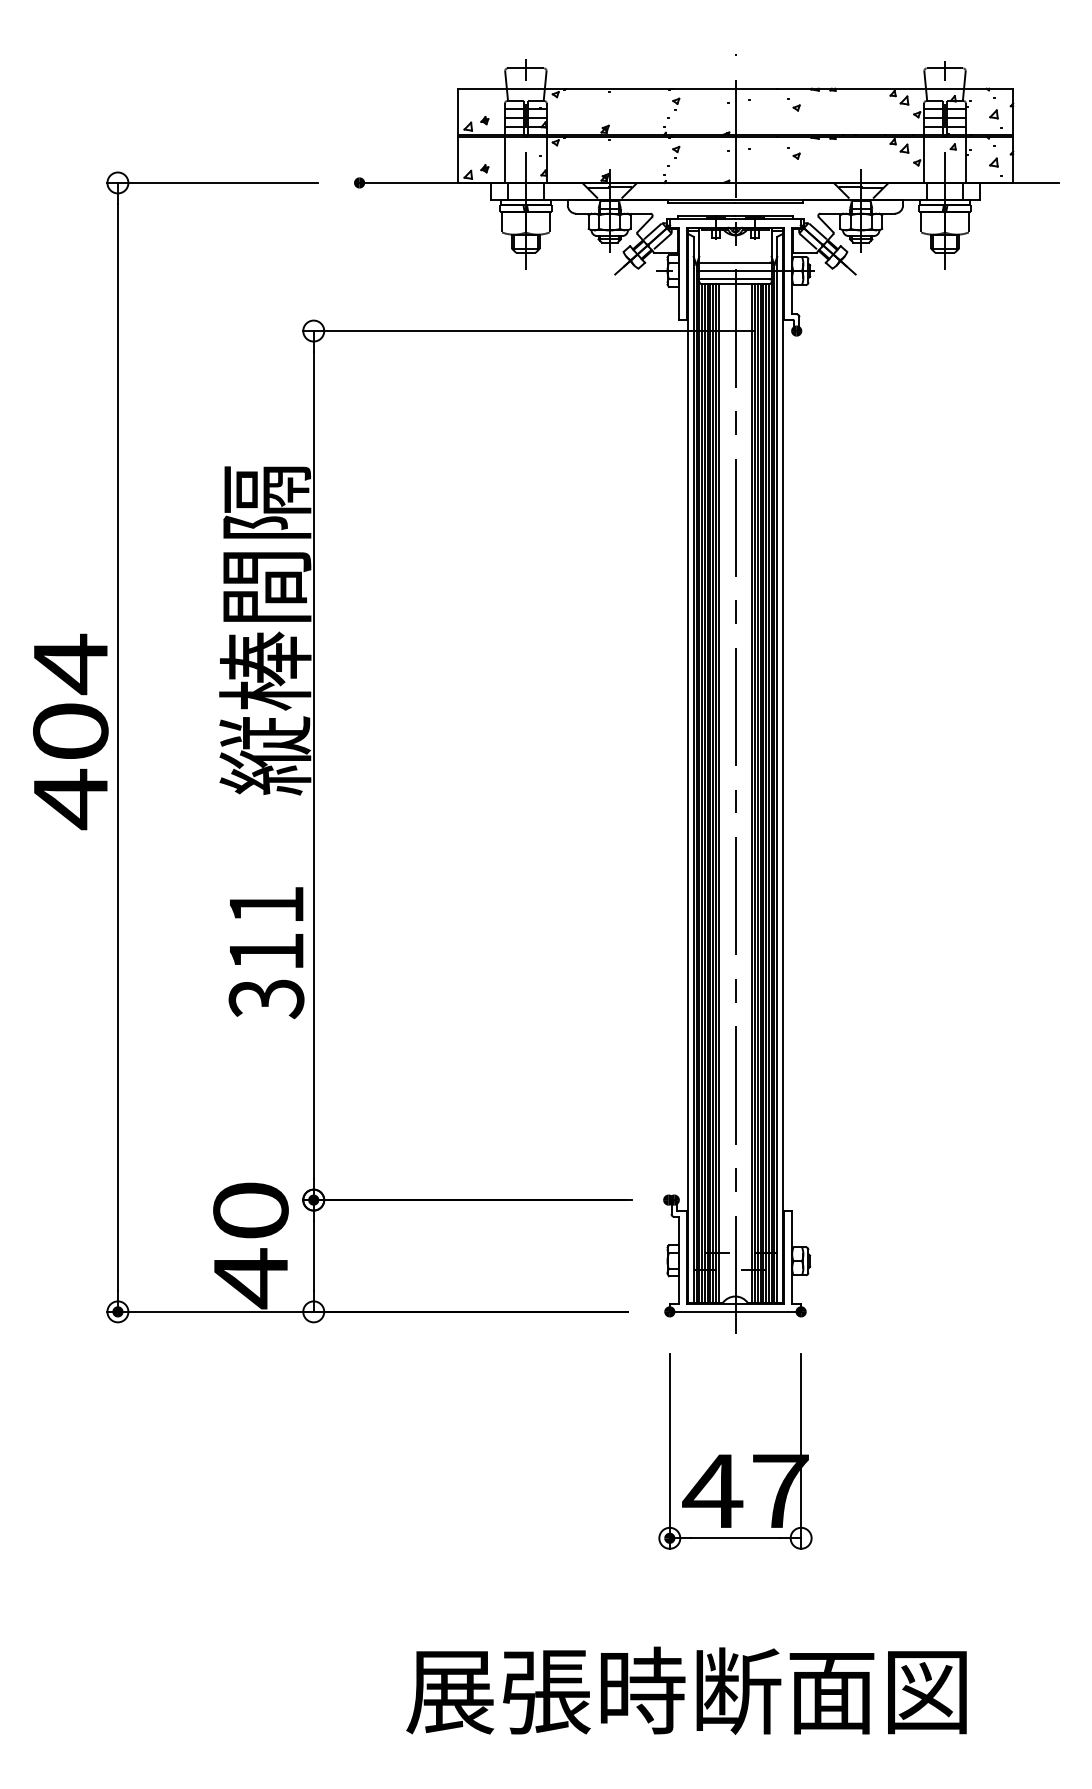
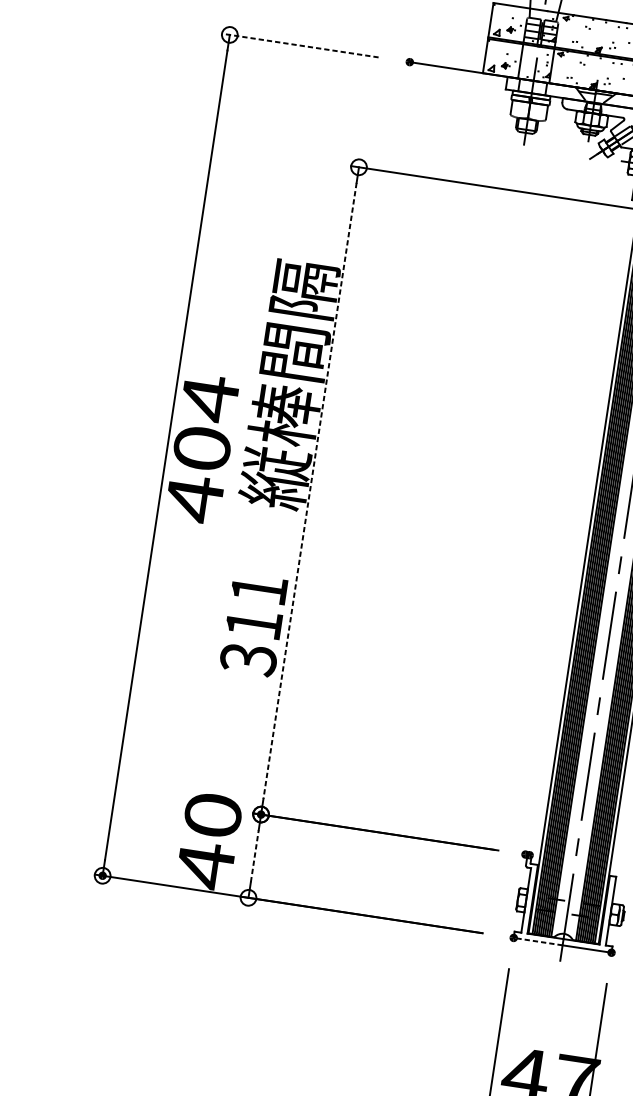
line: (212, 182) -> (300, 45), solid -> dashed
text: (70, 731) -> (201, 448), moved
line: (313, 765) -> (309, 490), solid -> dashed
line: (313, 1255) -> (254, 855), solid -> dashed
line: (702, 1311) -> (538, 941), solid -> dashed

